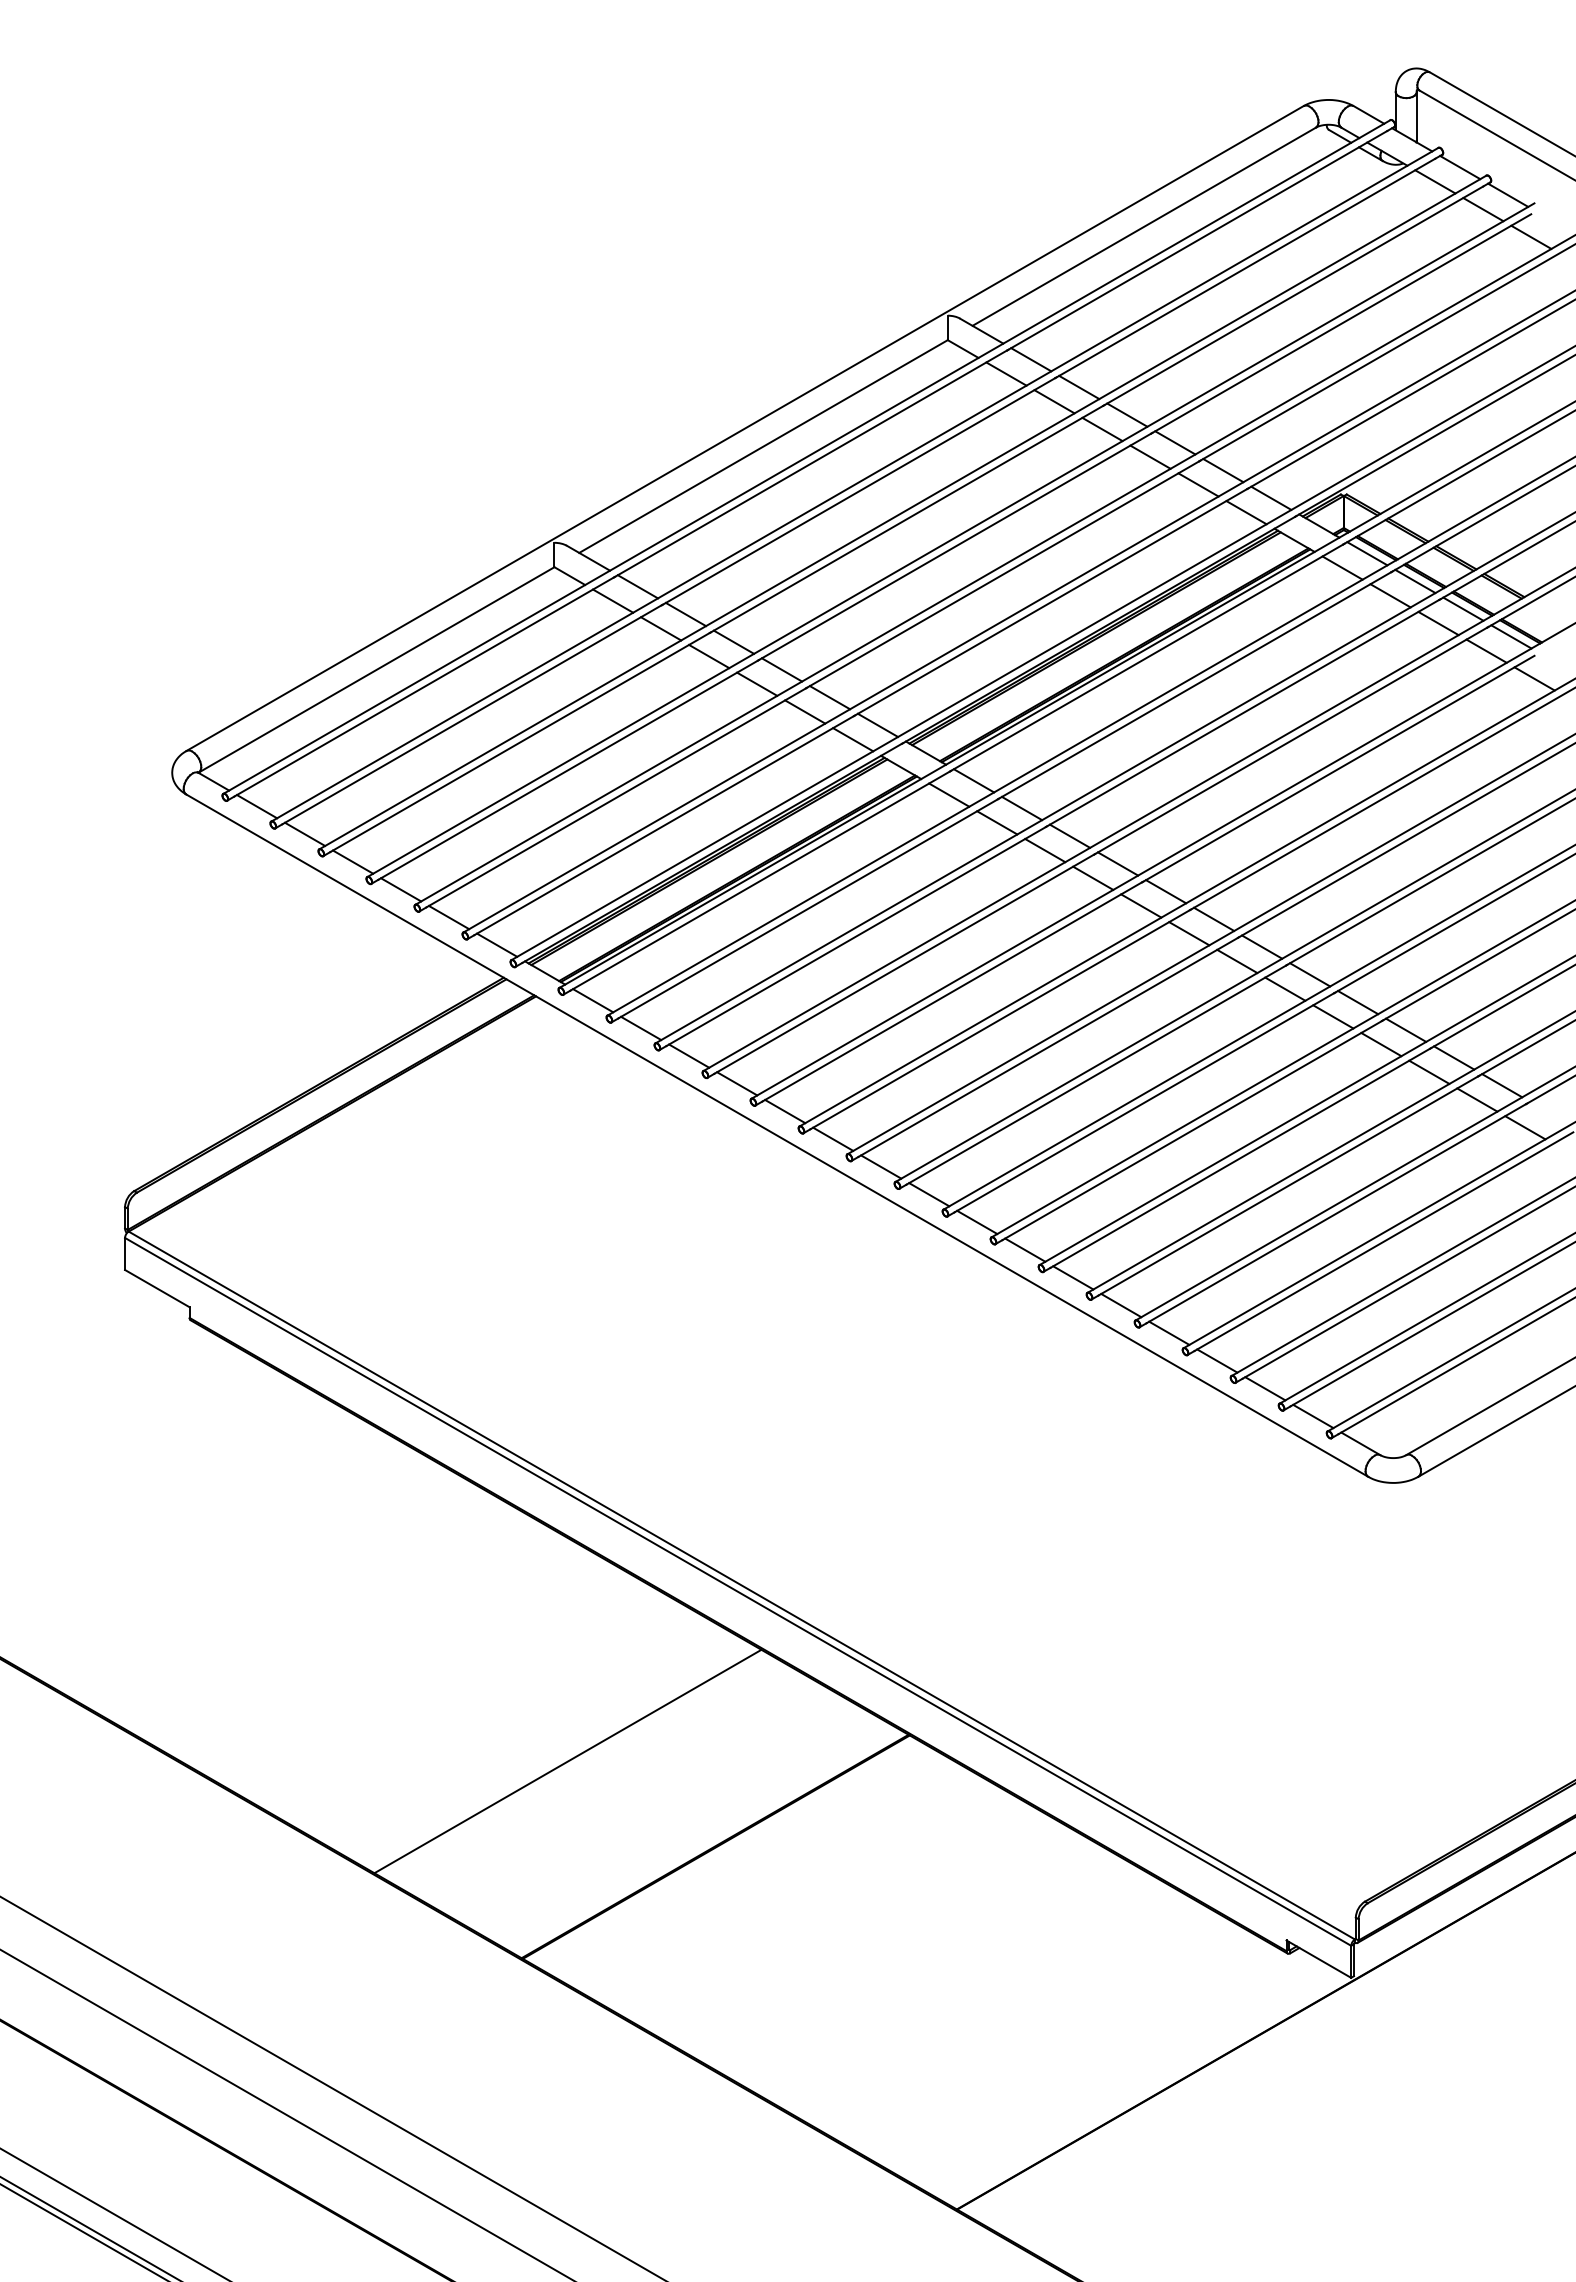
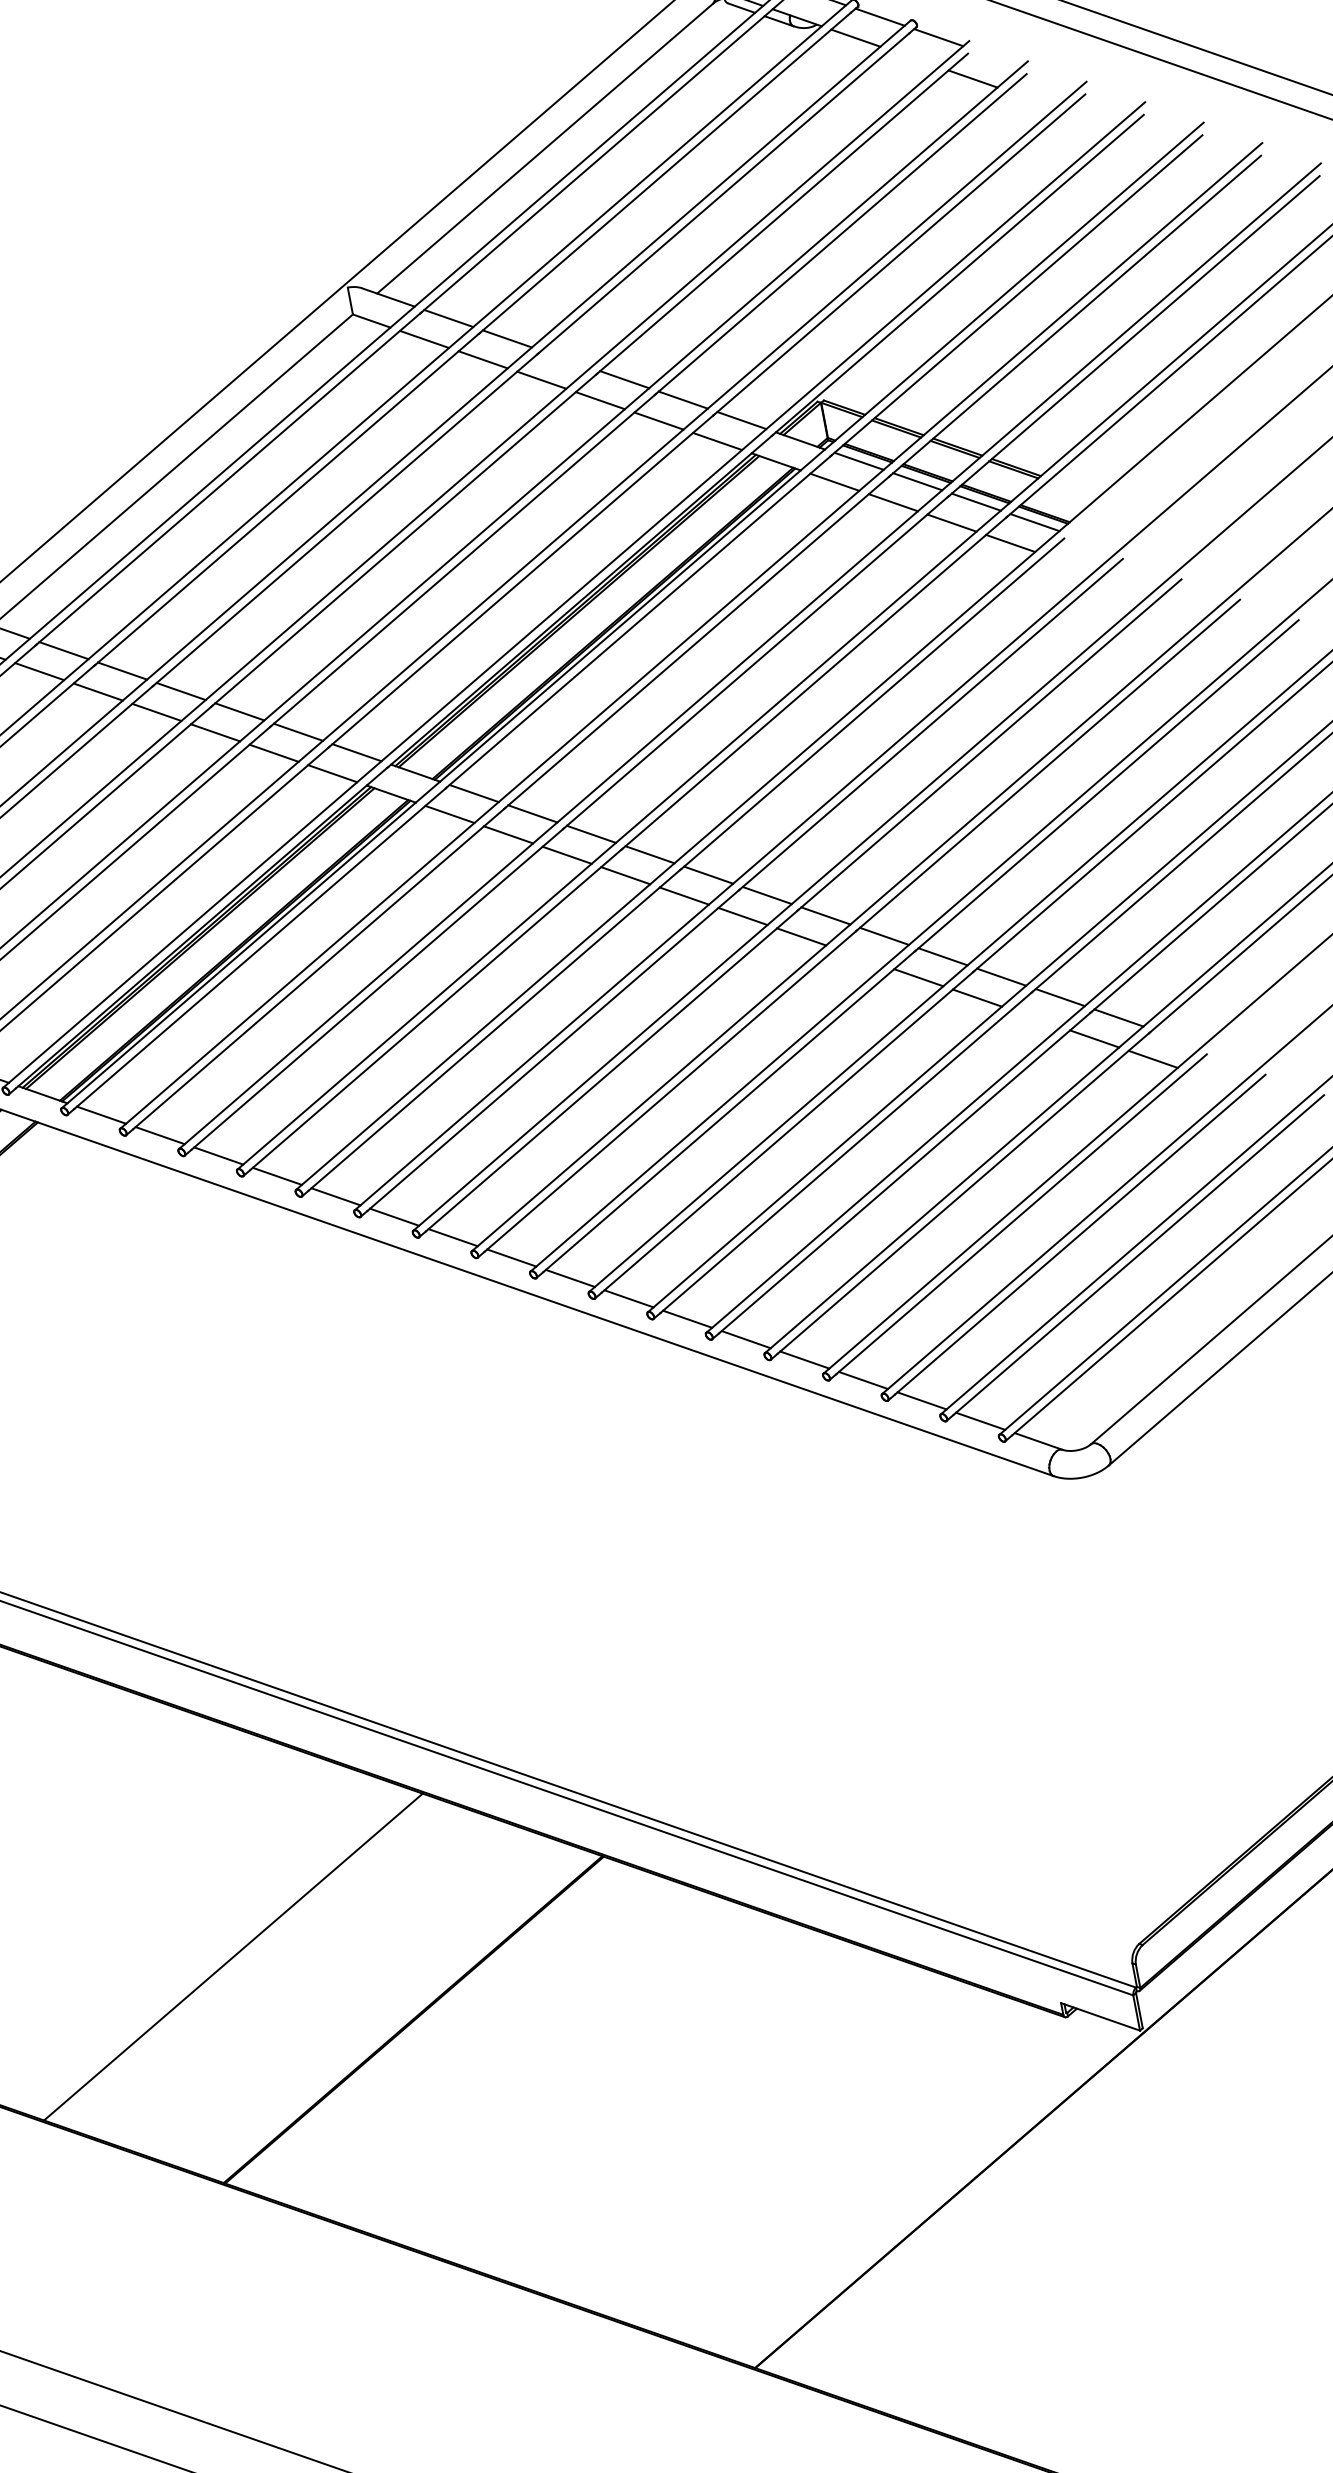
line: (1483, 209) -> (914, 58), removed
line: (1127, 414) -> (566, 358), removed
line: (1534, 678) -> (1069, 563), removed
line: (1285, 988) -> (860, 956), removed
line: (1429, 1071) -> (1036, 1017), removed

